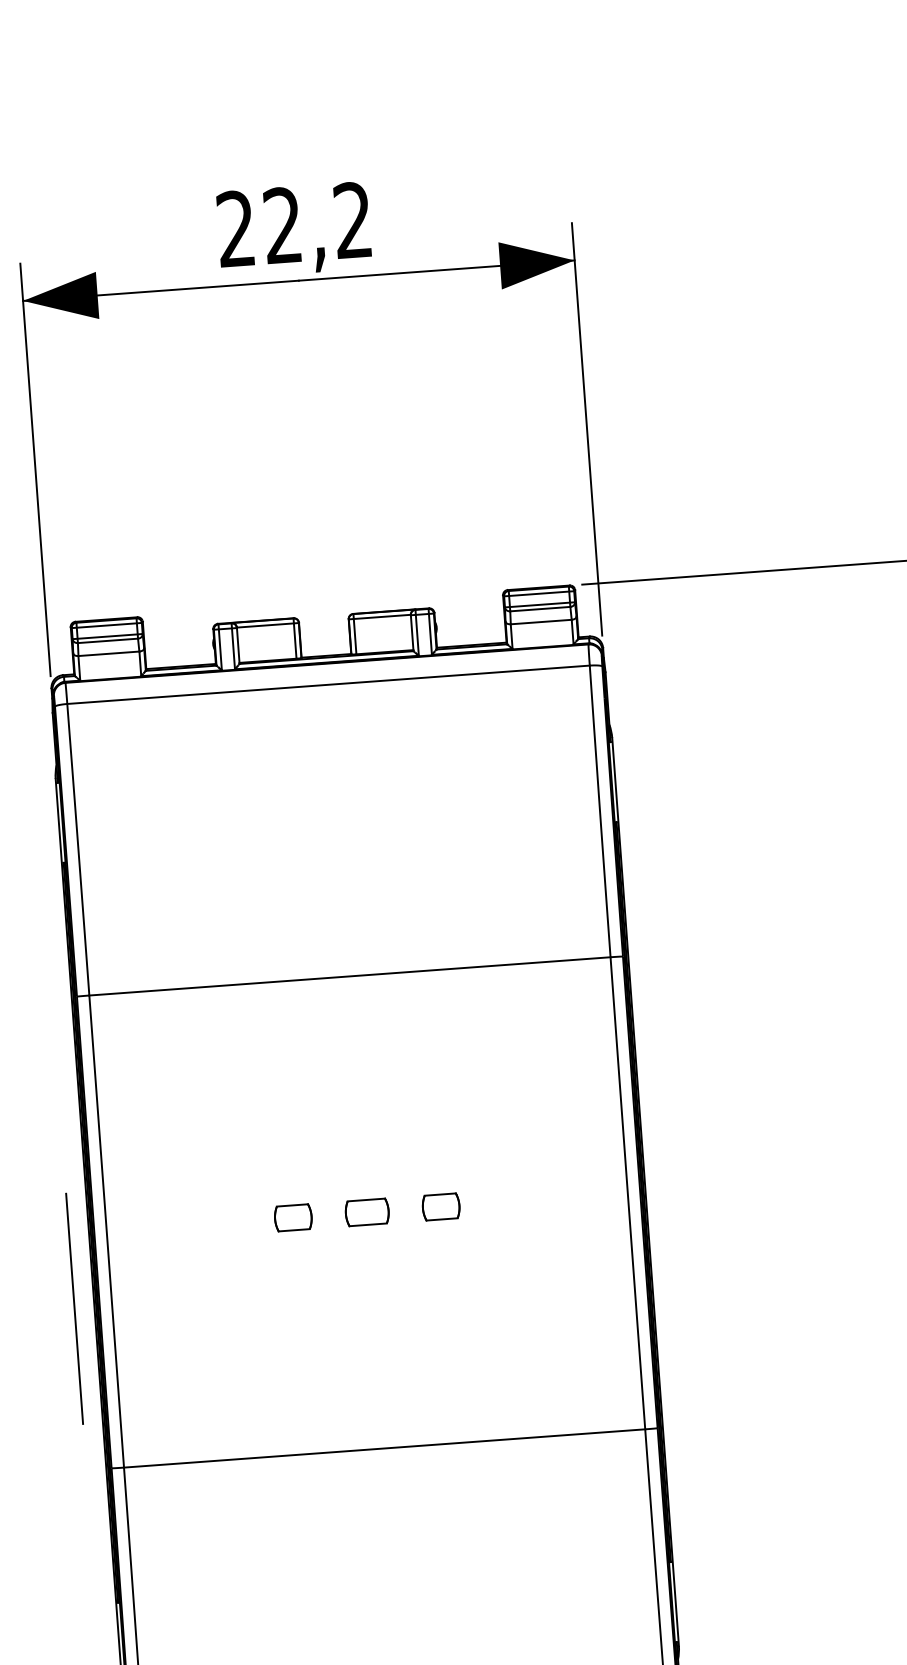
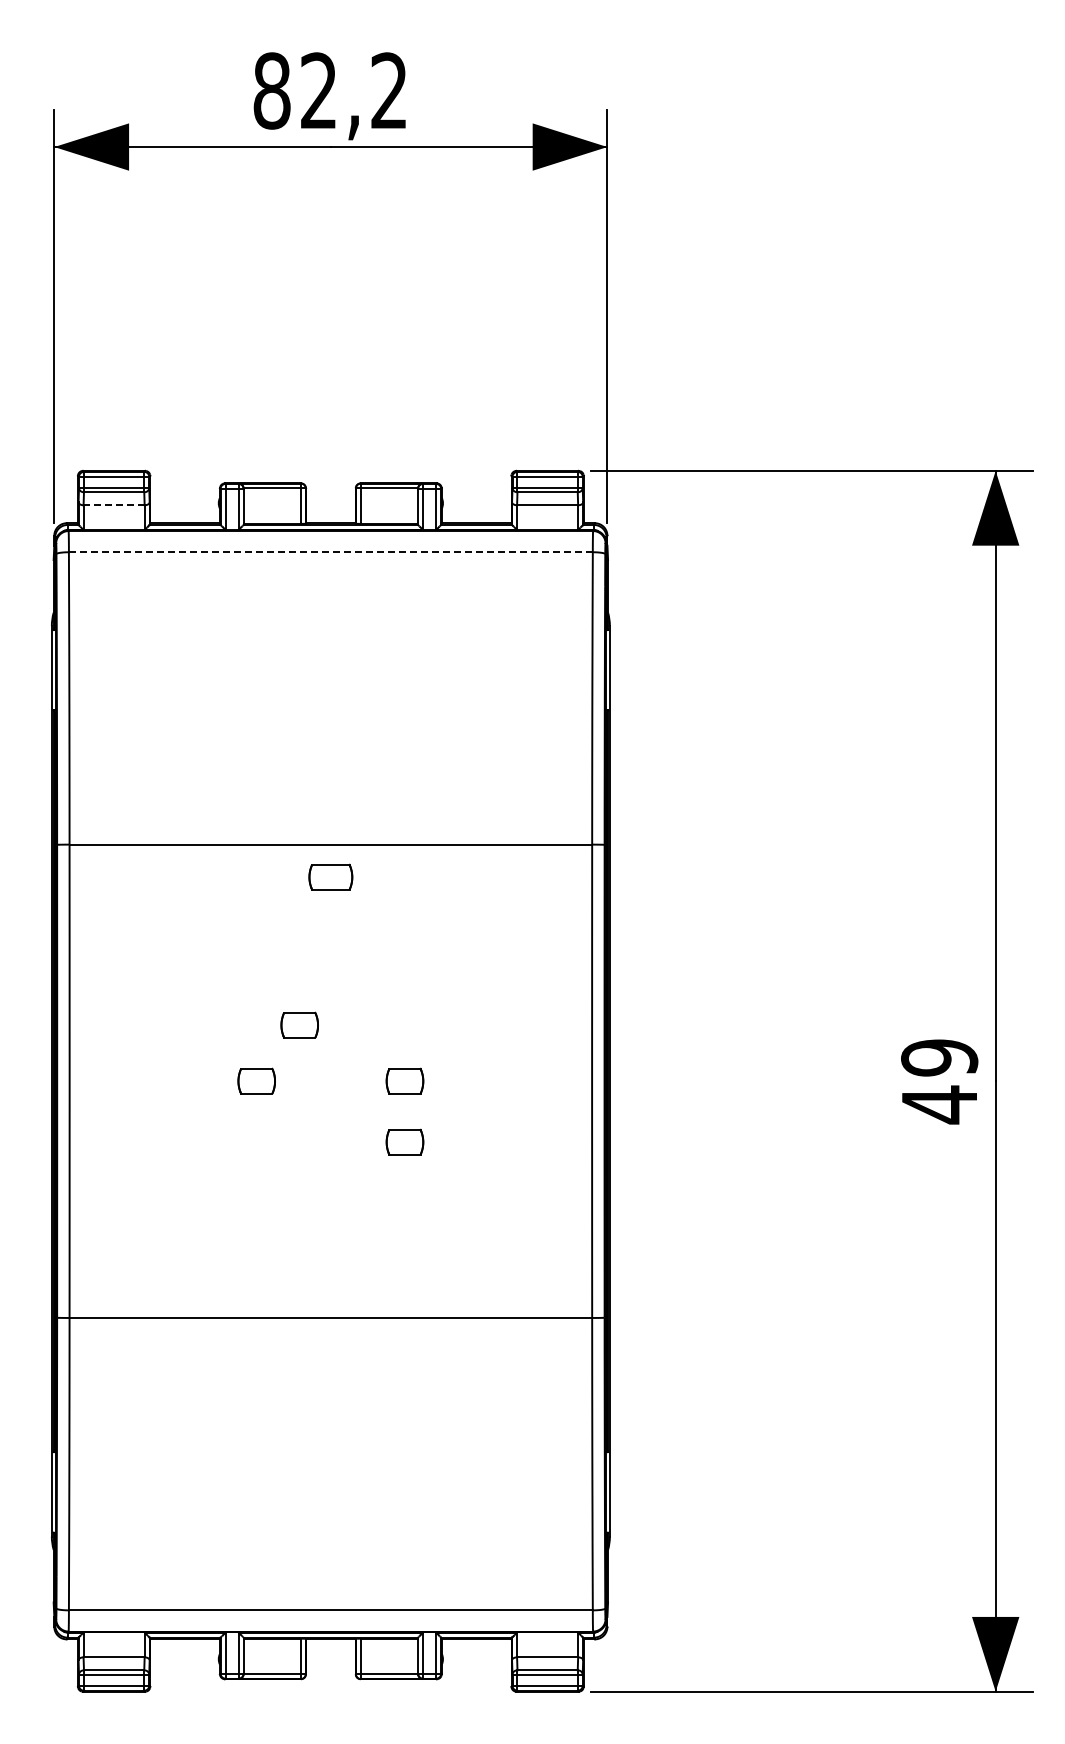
text: (235, 228) -> (271, 90), 22,2 -> 82,2
line: (109, 654) -> (114, 505), solid -> dashed
line: (328, 685) -> (330, 552), solid -> dashed
part: (331, 1158) -> (299, 1024), added
part: (366, 1211) -> (330, 876), moved
part: (445, 1267) -> (404, 1141), added
line: (74, 1308) -> (31, 1155), removed

